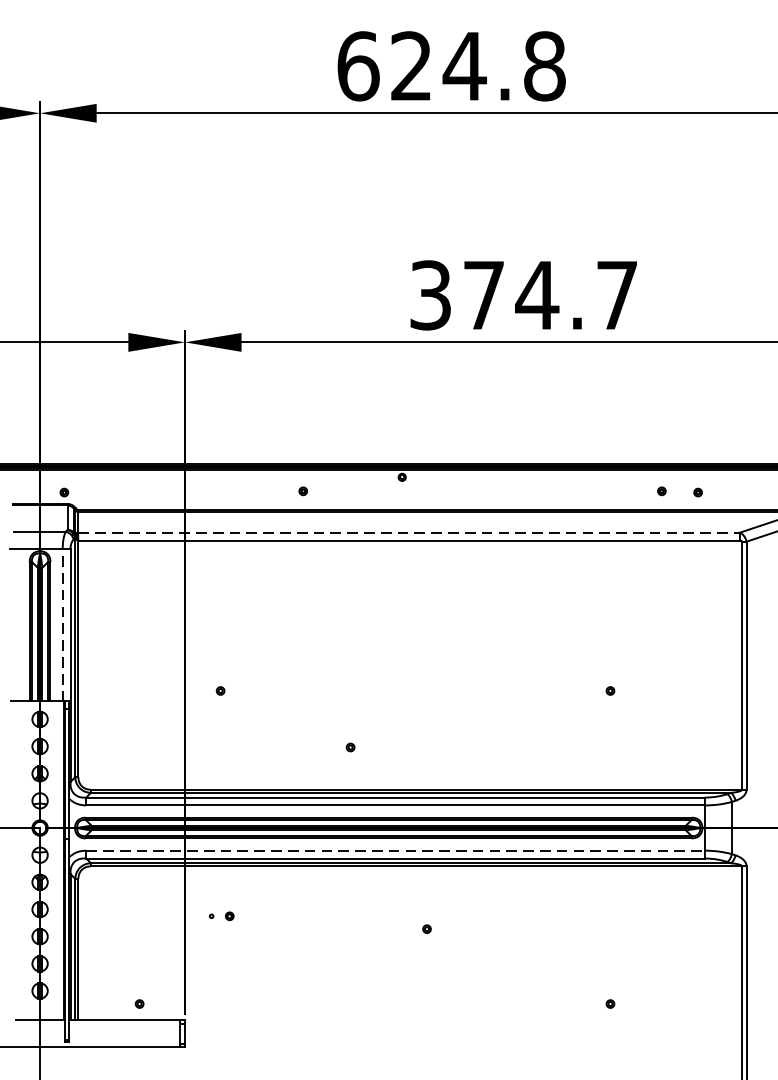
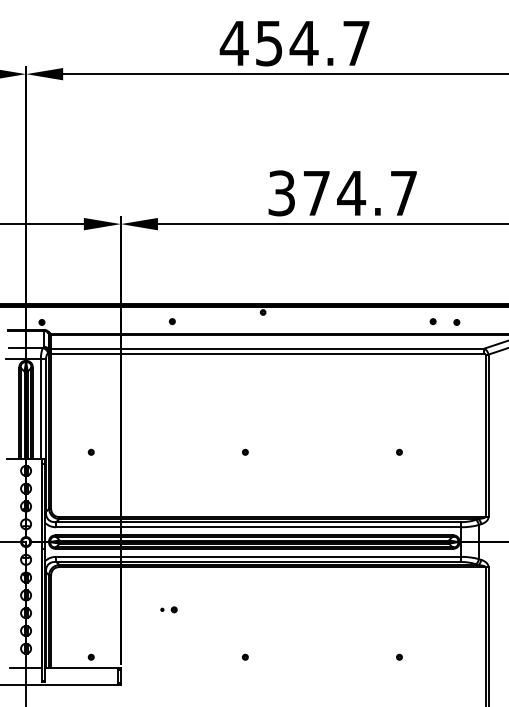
text: (450, 66) -> (294, 43), 624.8 -> 454.7
part: (303, 491) -> (172, 321), moved
line: (408, 532) -> (267, 348), dashed -> solid
line: (62, 625) -> (40, 409), dashed -> solid
part: (219, 689) -> (90, 451), moved
part: (350, 746) -> (245, 451), moved
line: (396, 850) -> (259, 556), dashed -> solid
part: (220, 915) -> (168, 609), moved
part: (427, 928) -> (245, 656), moved

